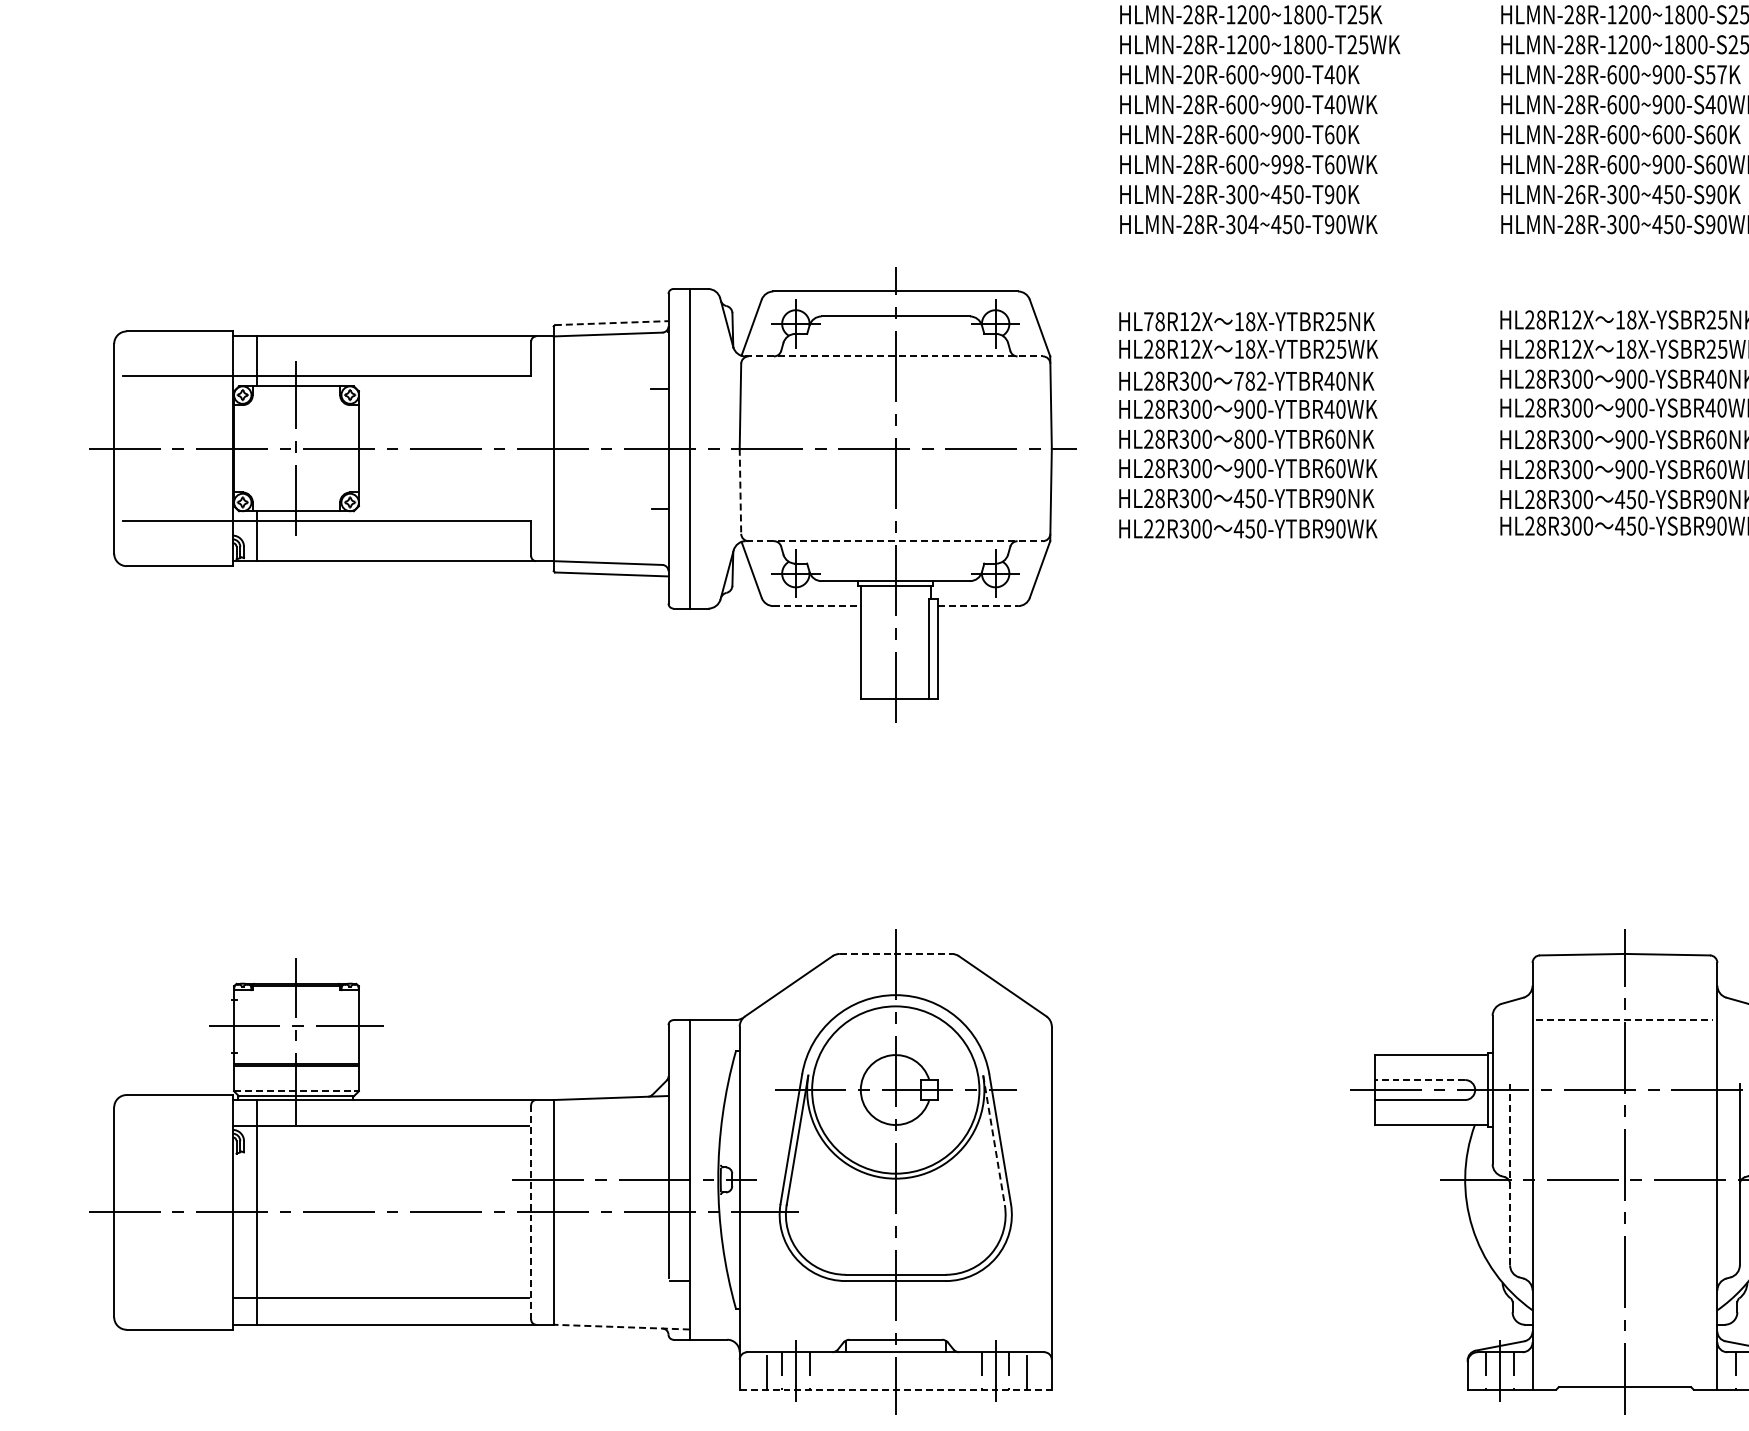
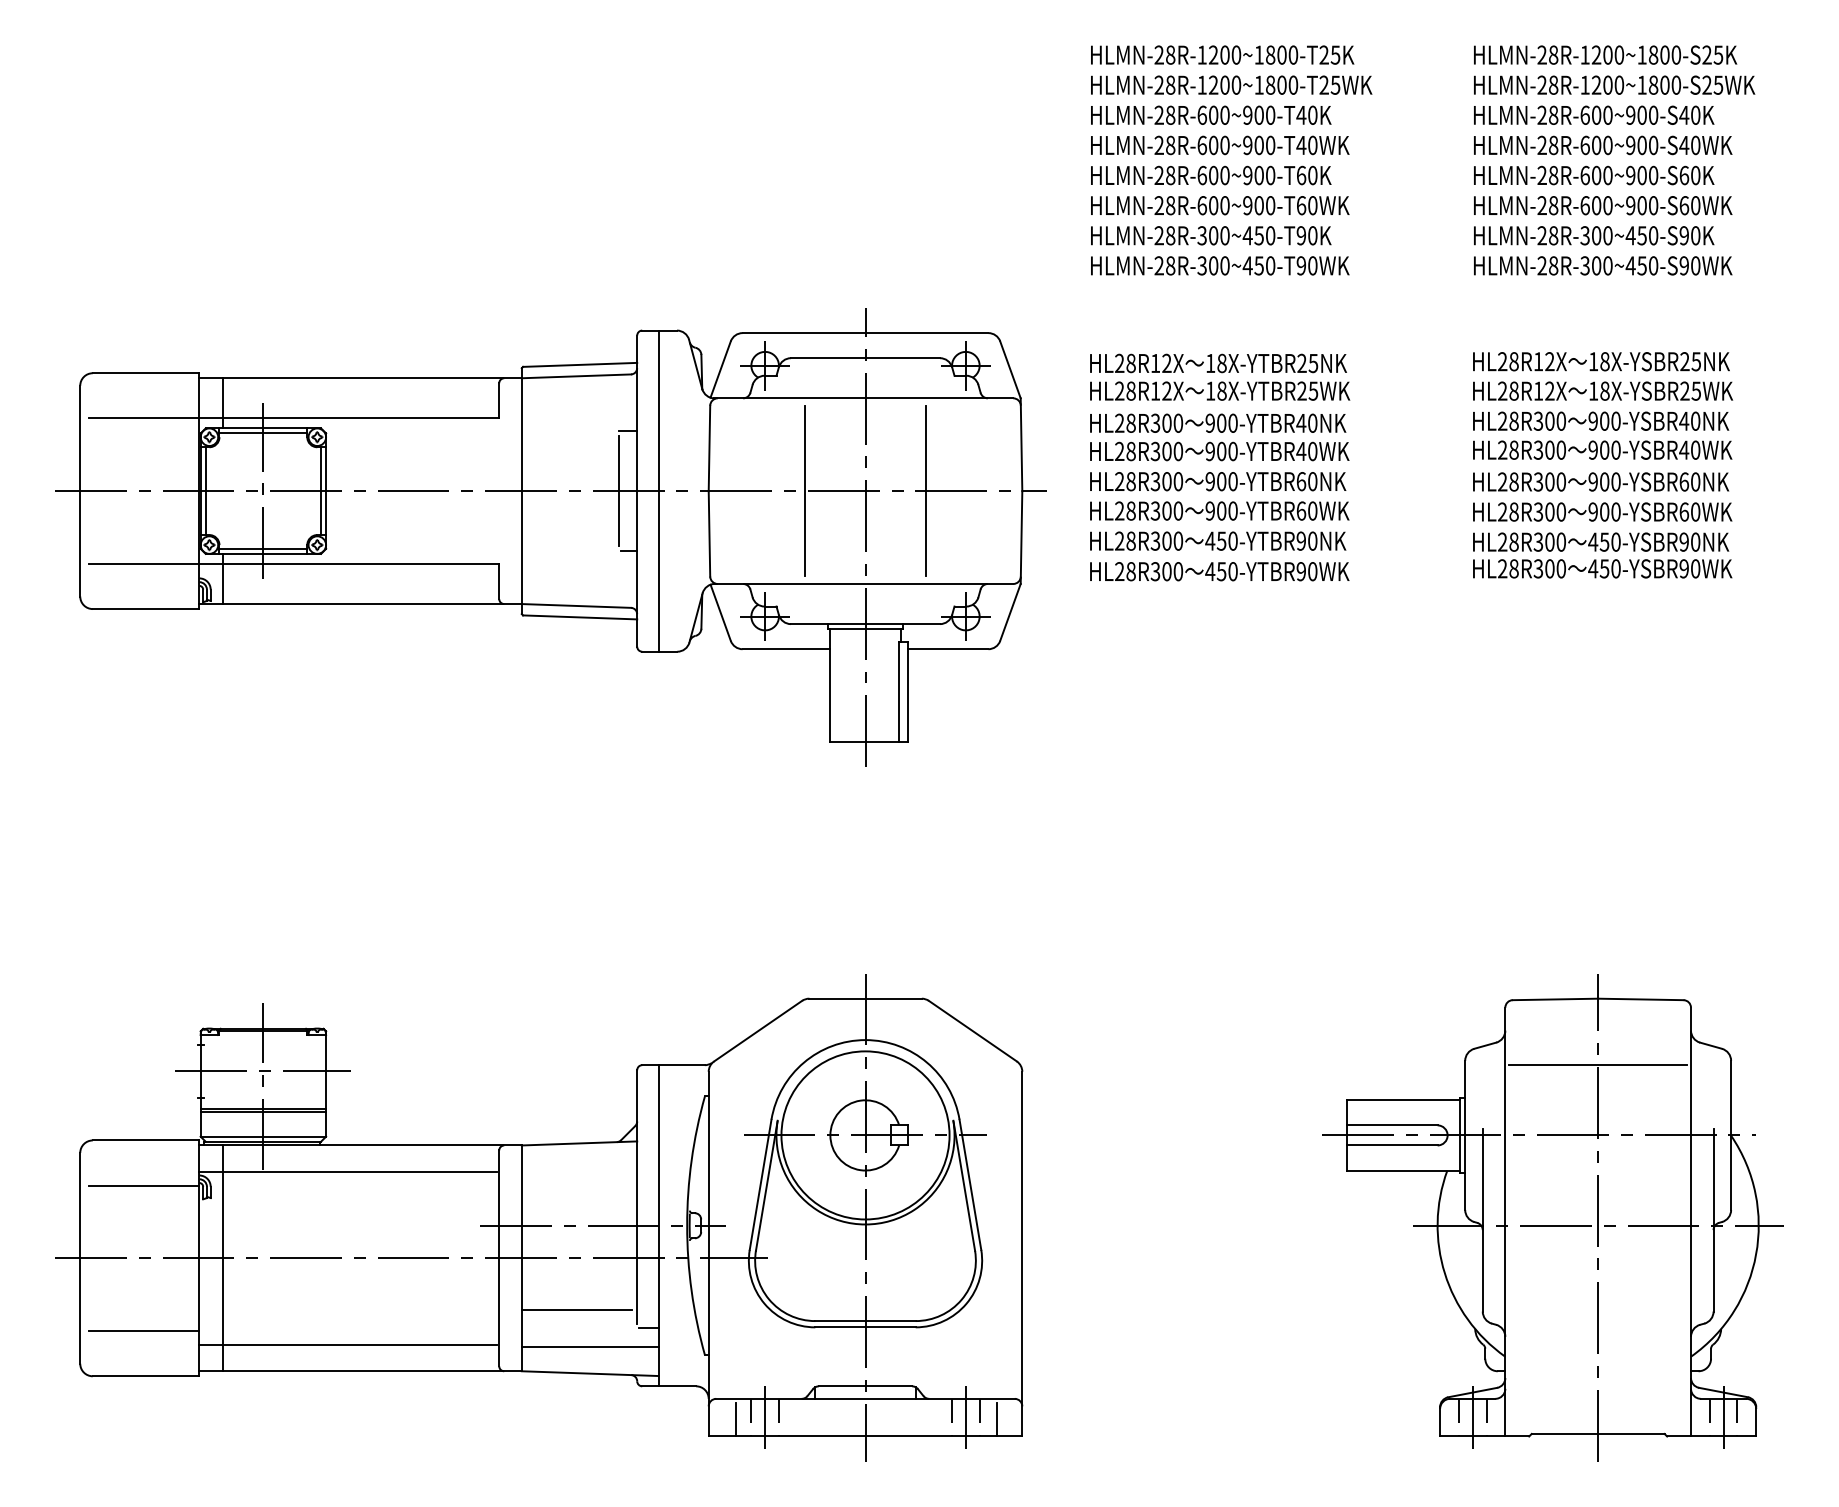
text: (1715, 73) -> (1689, 114), HLMN-28R-600~900-S57K -> HLMN-28R-600~900-S40K
text: (1199, 74) -> (1170, 115), HLMN-20R-600~900-T40K -> HLMN-28R-600~900-T40K
text: (1657, 134) -> (1630, 175), HLMN-28R-600~600-S60K -> HLMN-28R-600~900-S60K
text: (1292, 164) -> (1264, 205), HLMN-28R-600~998-T60WK -> HLMN-28R-600~900-T60WK
text: (1580, 194) -> (1553, 235), HLMN-26R-300~450-S90K -> HLMN-28R-300~450-S90K
text: (1253, 224) -> (1224, 265), HLMN-28R-304~450-T90WK -> HLMN-28R-300~450-T90WK
text: (1148, 320) -> (1119, 362), HL78R12X -> HL28R12X
line: (612, 322) -> (580, 364), dashed -> solid
line: (894, 356) -> (864, 398), dashed -> solid
text: (1250, 380) -> (1221, 422), 782-YTBR40NK -> 900-YTBR40NK
line: (296, 391) -> (263, 433), added
text: (1239, 439) -> (1210, 481), 800-YTBR60NK -> 900-YTBR60NK
line: (836, 448) -> (805, 490), added
line: (955, 448) -> (925, 490), added
line: (238, 449) -> (205, 491), added
line: (354, 449) -> (321, 491), added
line: (650, 449) -> (619, 491), added
line: (740, 490) -> (709, 533), dashed -> solid
line: (296, 505) -> (263, 548), added
text: (1159, 528) -> (1130, 571), HL22R300 -> HL28R300
line: (894, 540) -> (864, 583), dashed -> solid
line: (817, 606) -> (786, 649), dashed -> solid
line: (978, 606) -> (948, 649), dashed -> solid
line: (896, 953) -> (866, 998), dashed -> solid
line: (1624, 1020) -> (1597, 1065), dashed -> solid
line: (1419, 1080) -> (1391, 1125), dashed -> solid
line: (296, 1091) -> (263, 1136), dashed -> solid
line: (178, 1139) -> (144, 1185), added
line: (994, 1139) -> (964, 1185), dashed -> solid
line: (1509, 1173) -> (1482, 1219), dashed -> solid
line: (531, 1212) -> (499, 1258), dashed -> solid
line: (608, 1263) -> (576, 1309), added
line: (178, 1285) -> (144, 1331), added
line: (621, 1301) -> (589, 1347), added
line: (621, 1326) -> (589, 1373), dashed -> solid
line: (895, 1389) -> (865, 1436), dashed -> solid

